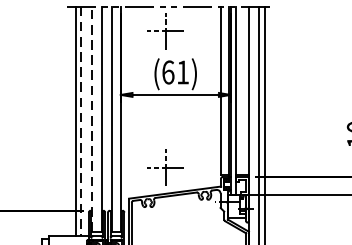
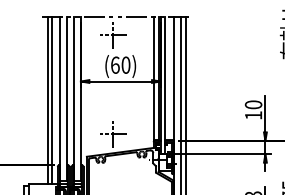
text: (182, 71) -> (125, 64), (61) -> (60)
line: (92, 119) -> (60, 99), dashed -> solid
line: (81, 122) -> (52, 101), dashed -> solid

